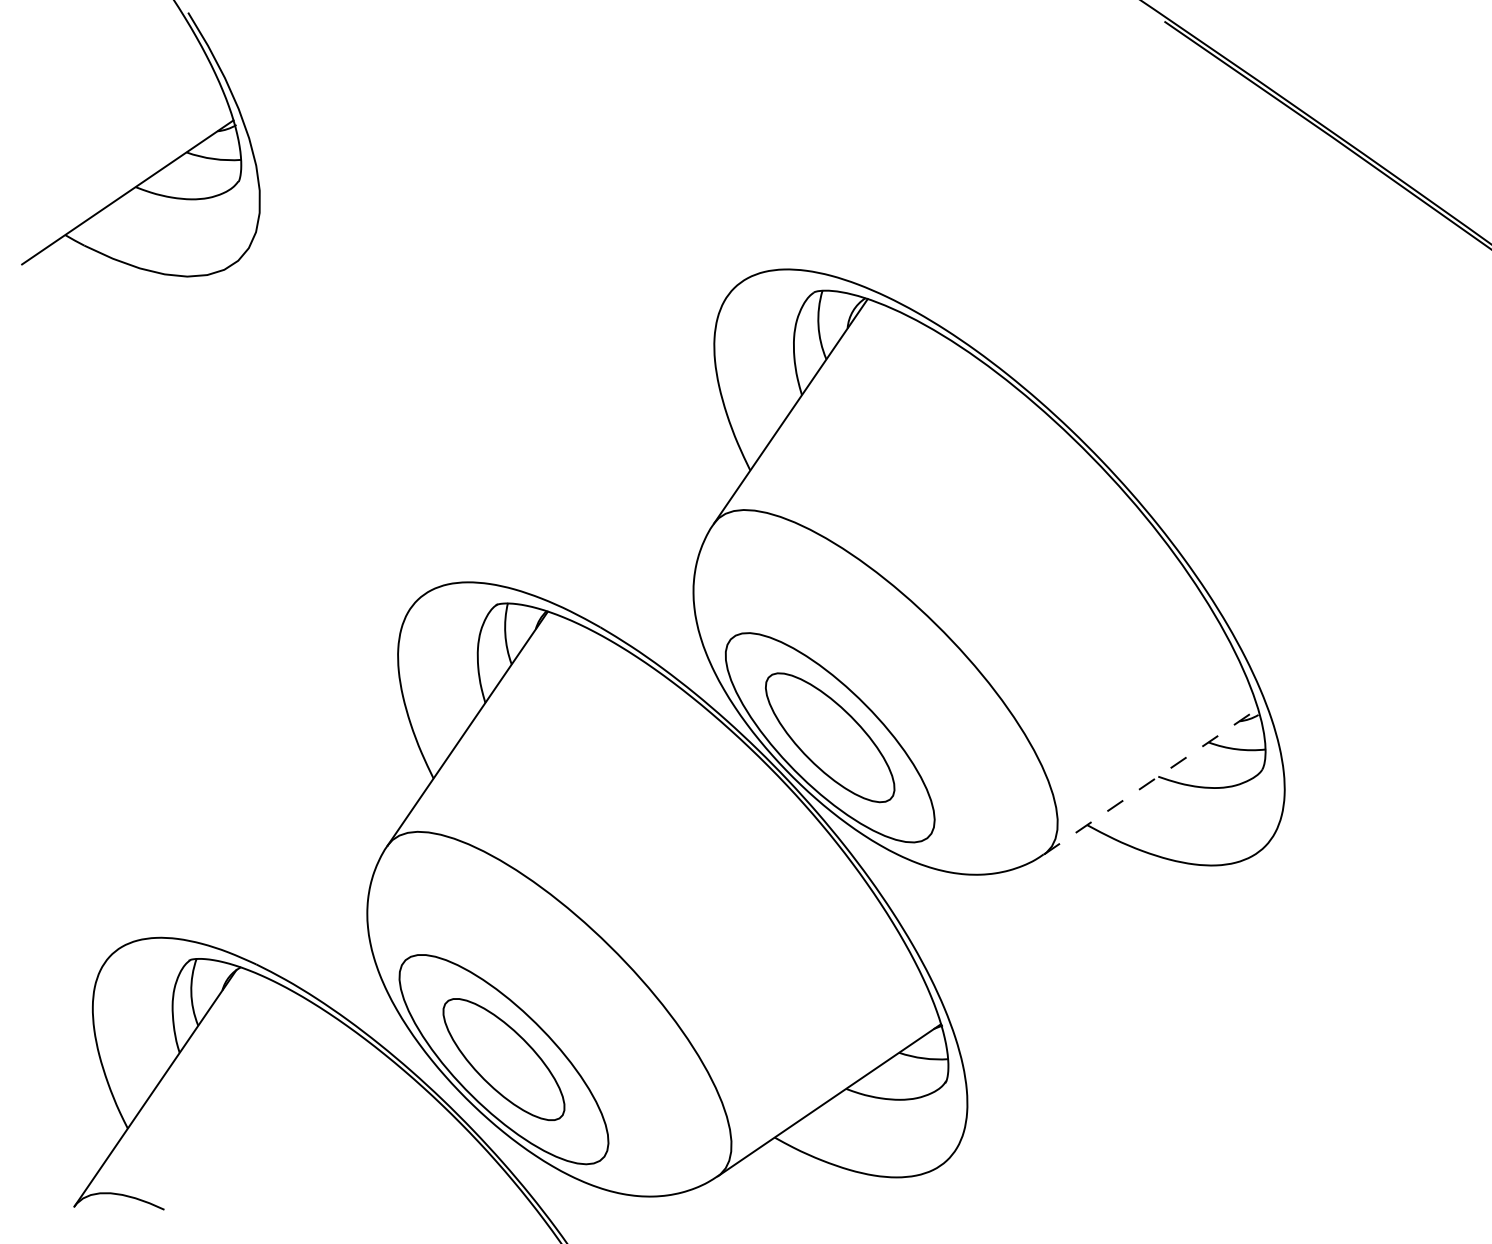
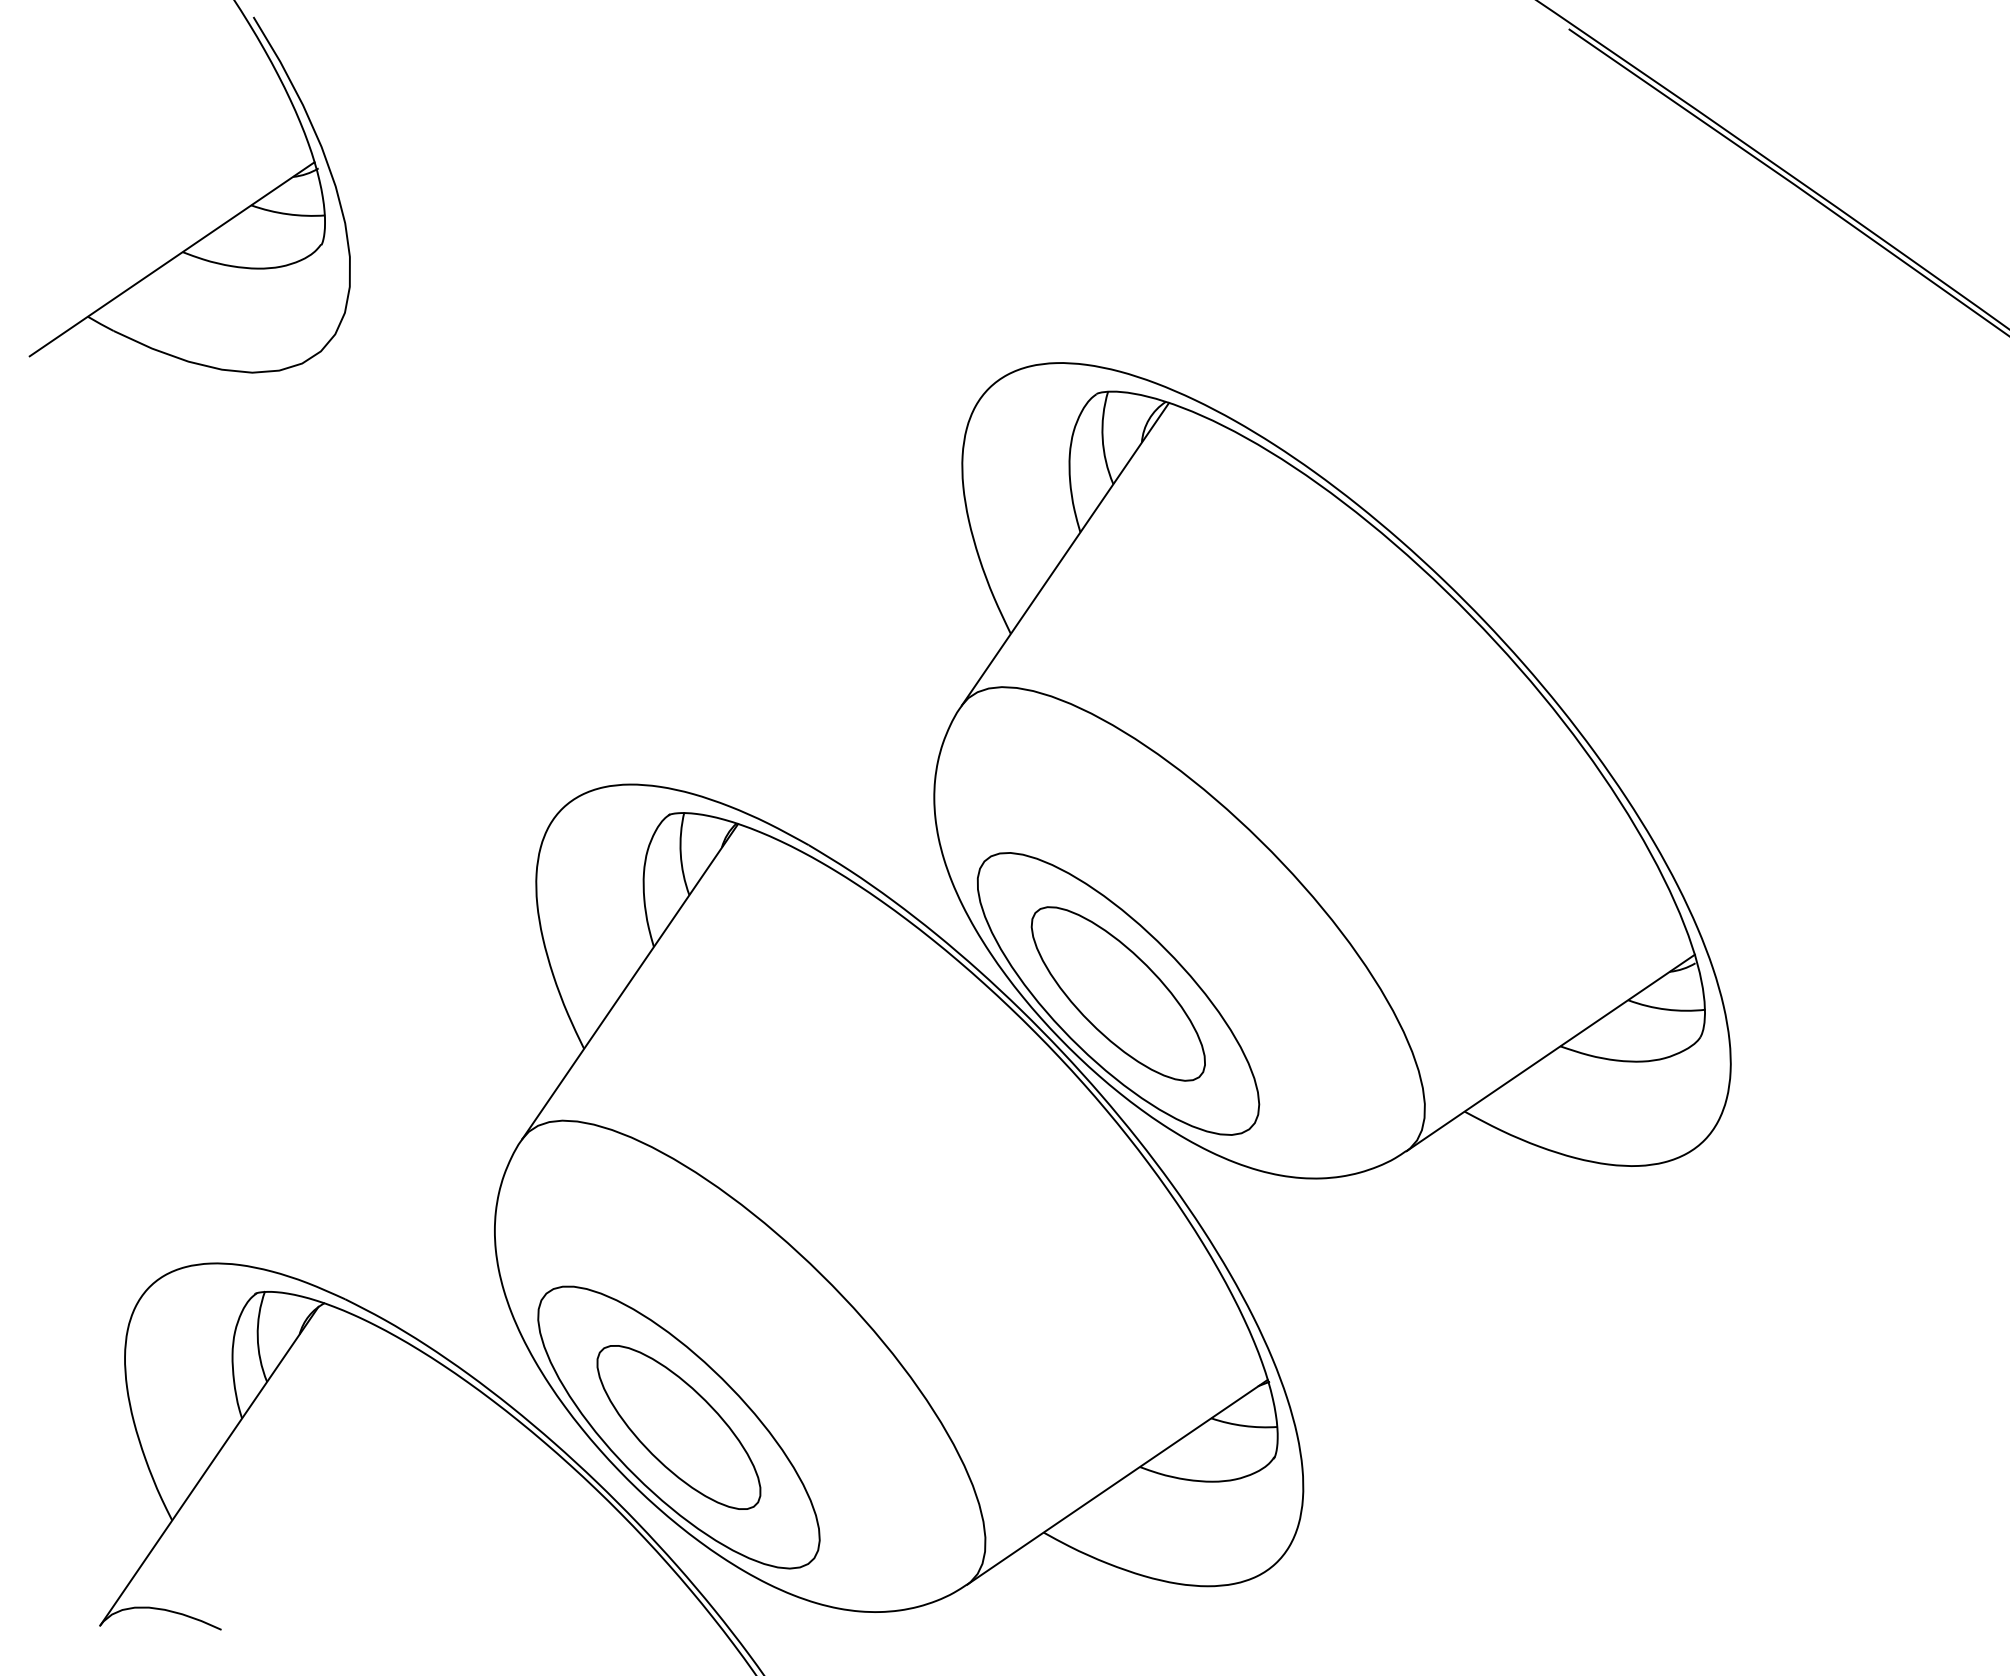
line: (1151, 781) -> (1551, 1052), dashed -> solid

